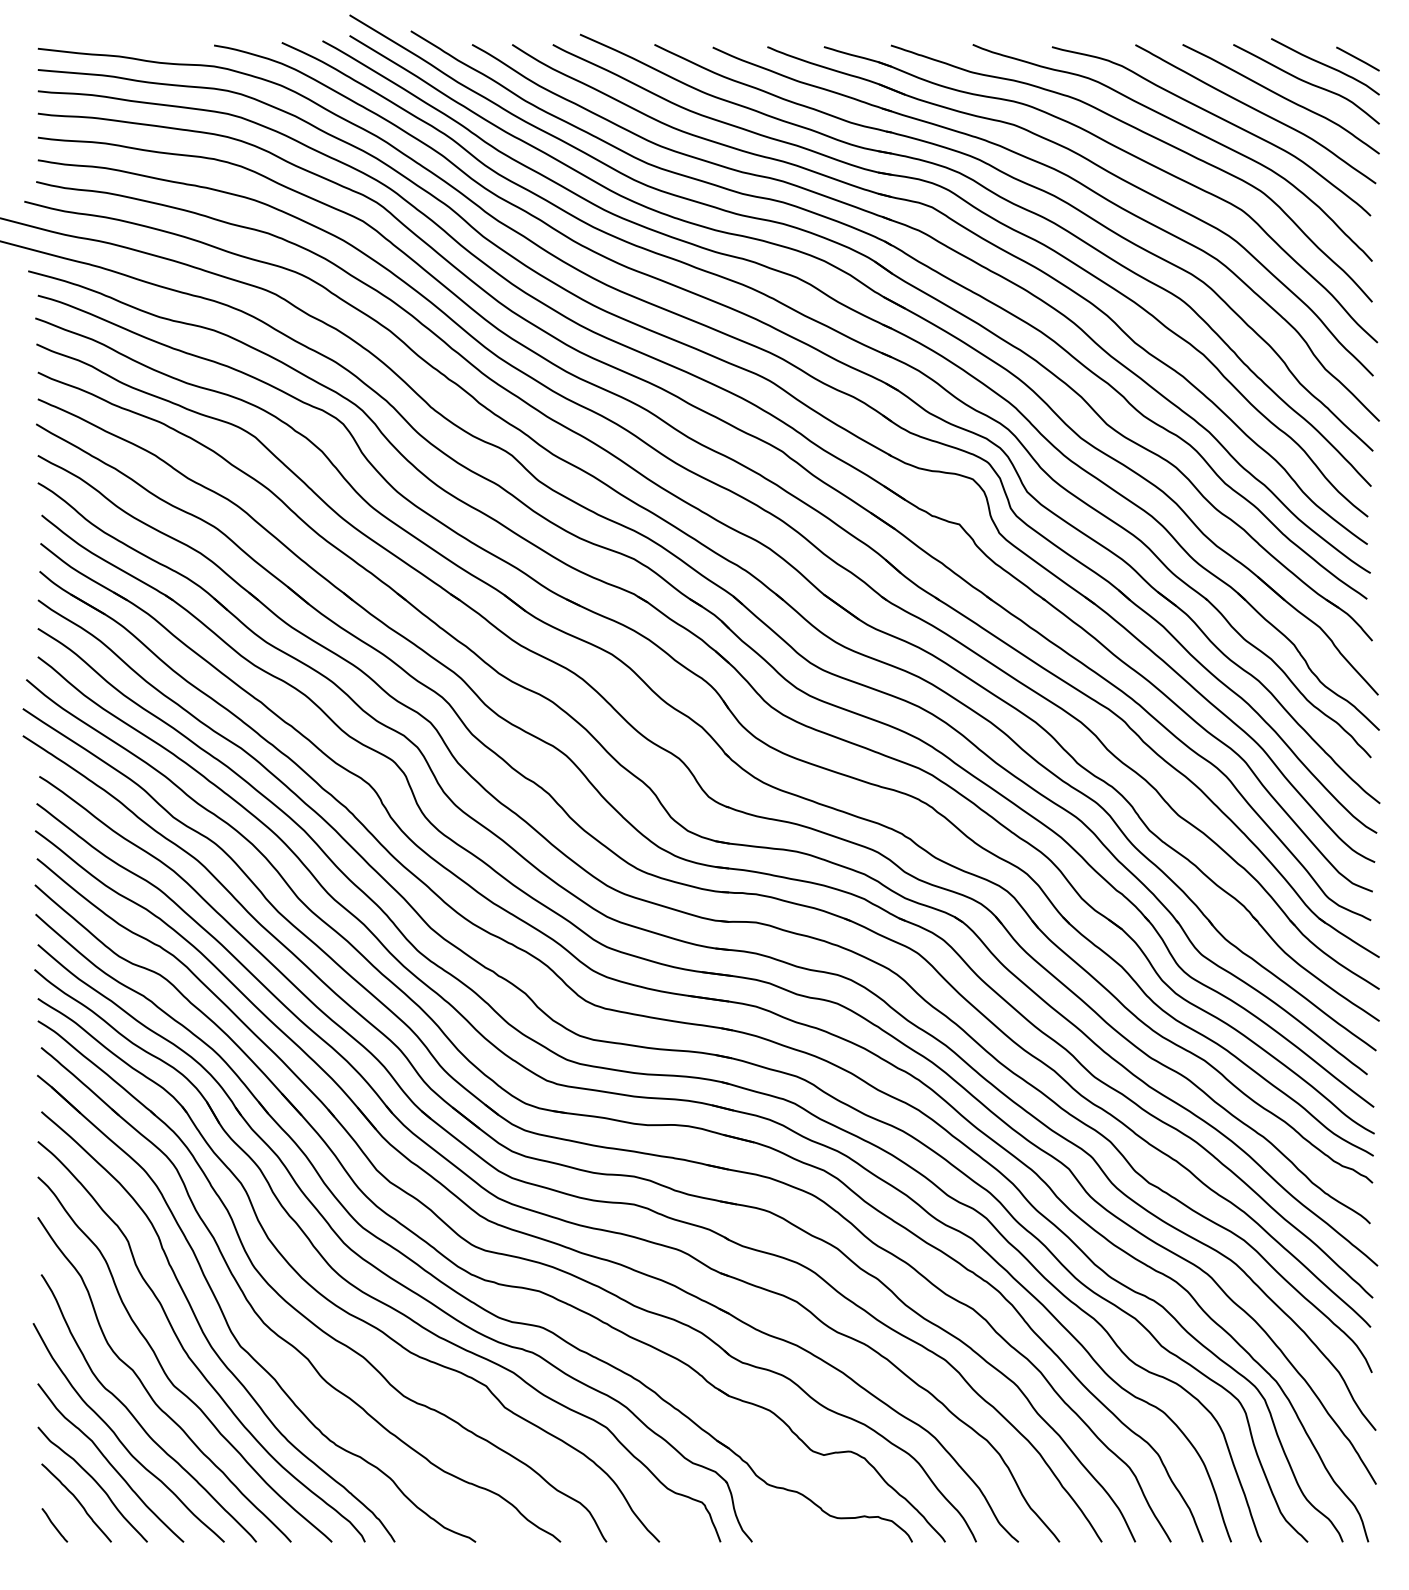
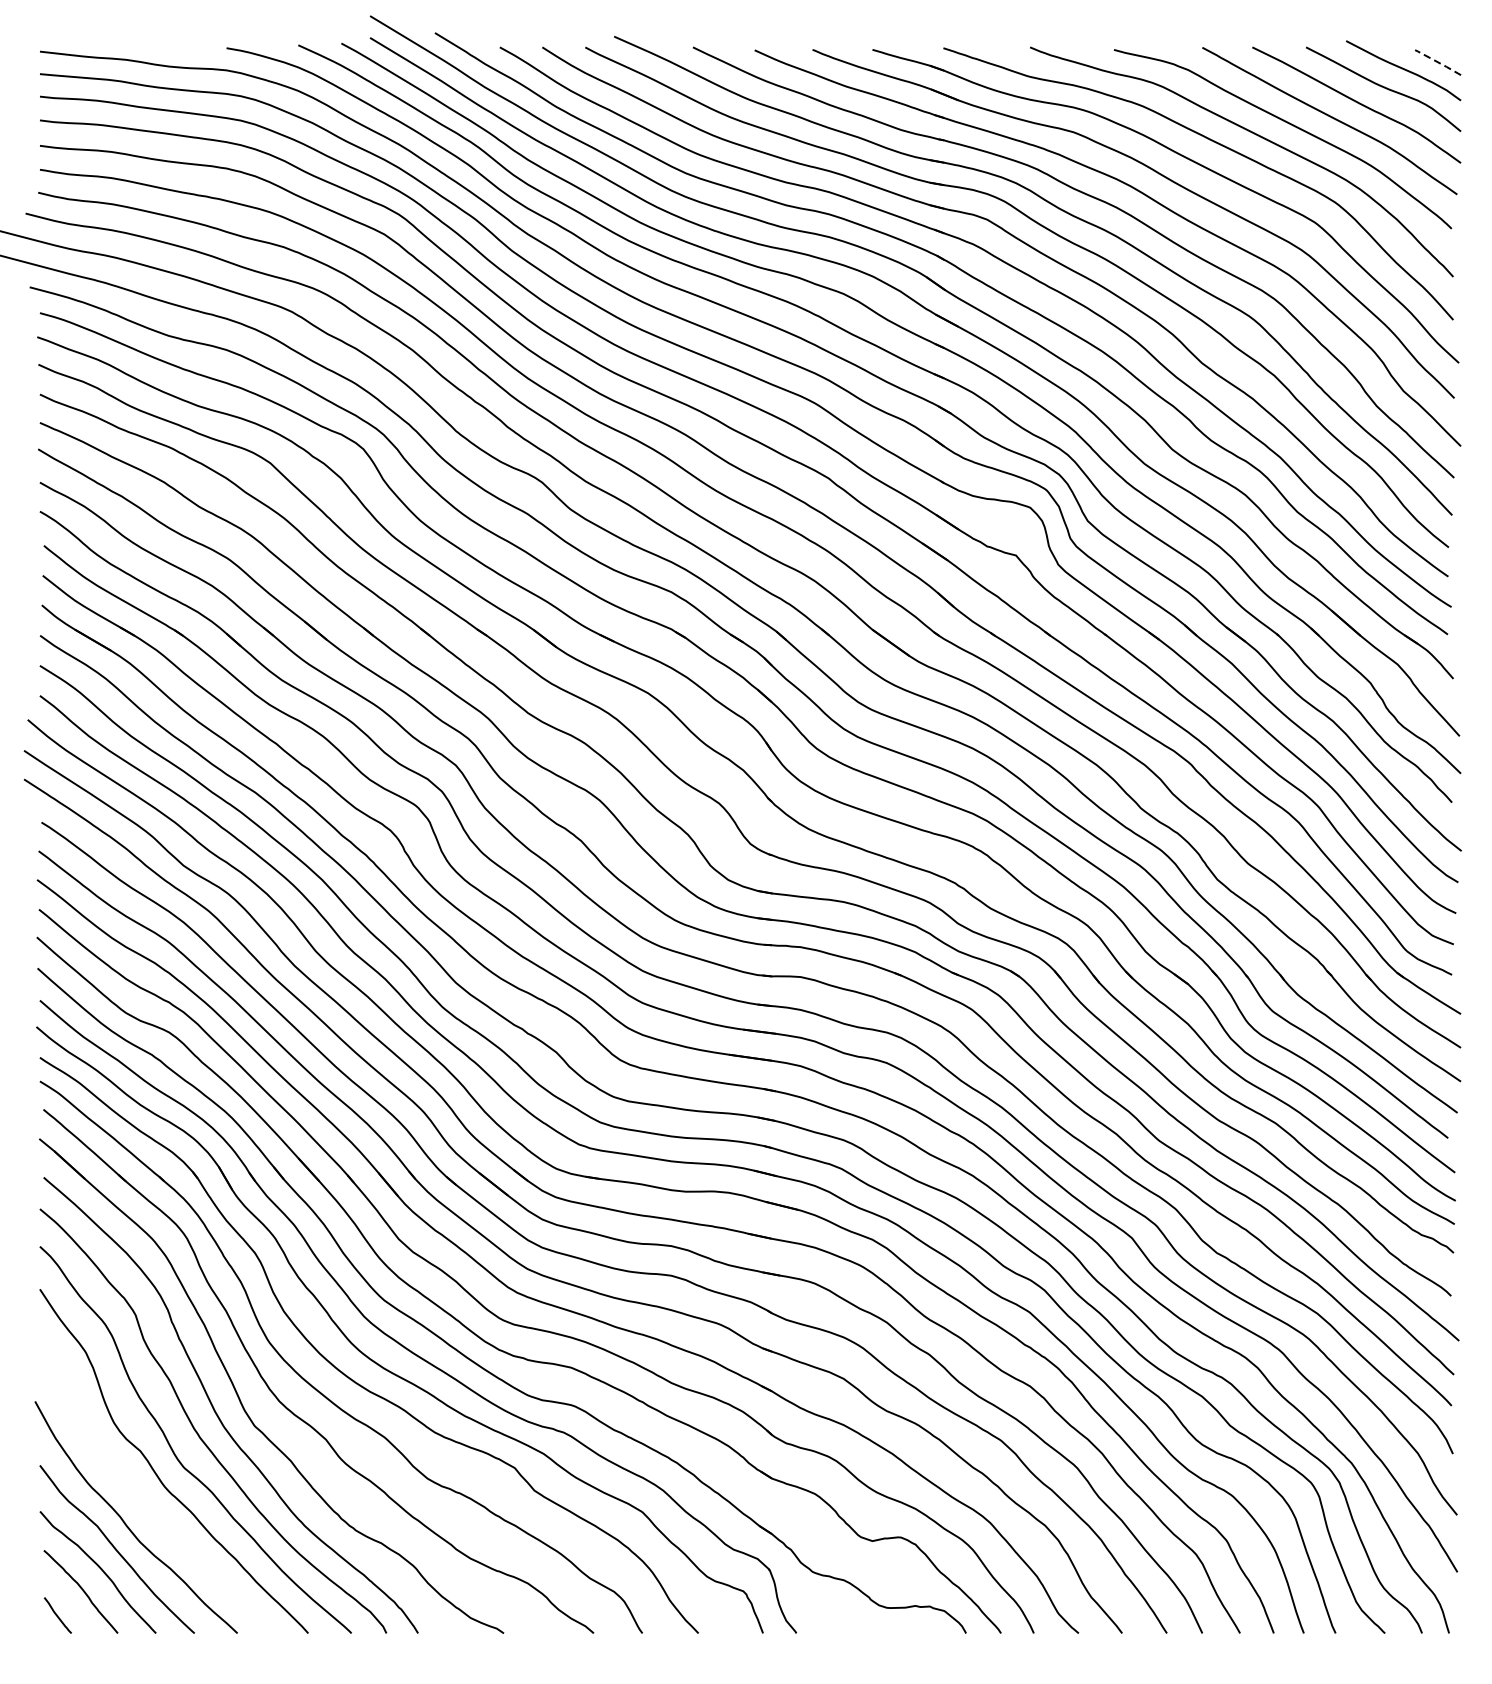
line: (1358, 58) -> (1438, 61), solid -> dashed
curve: (137, 1419) -> (145, 1503), removed

